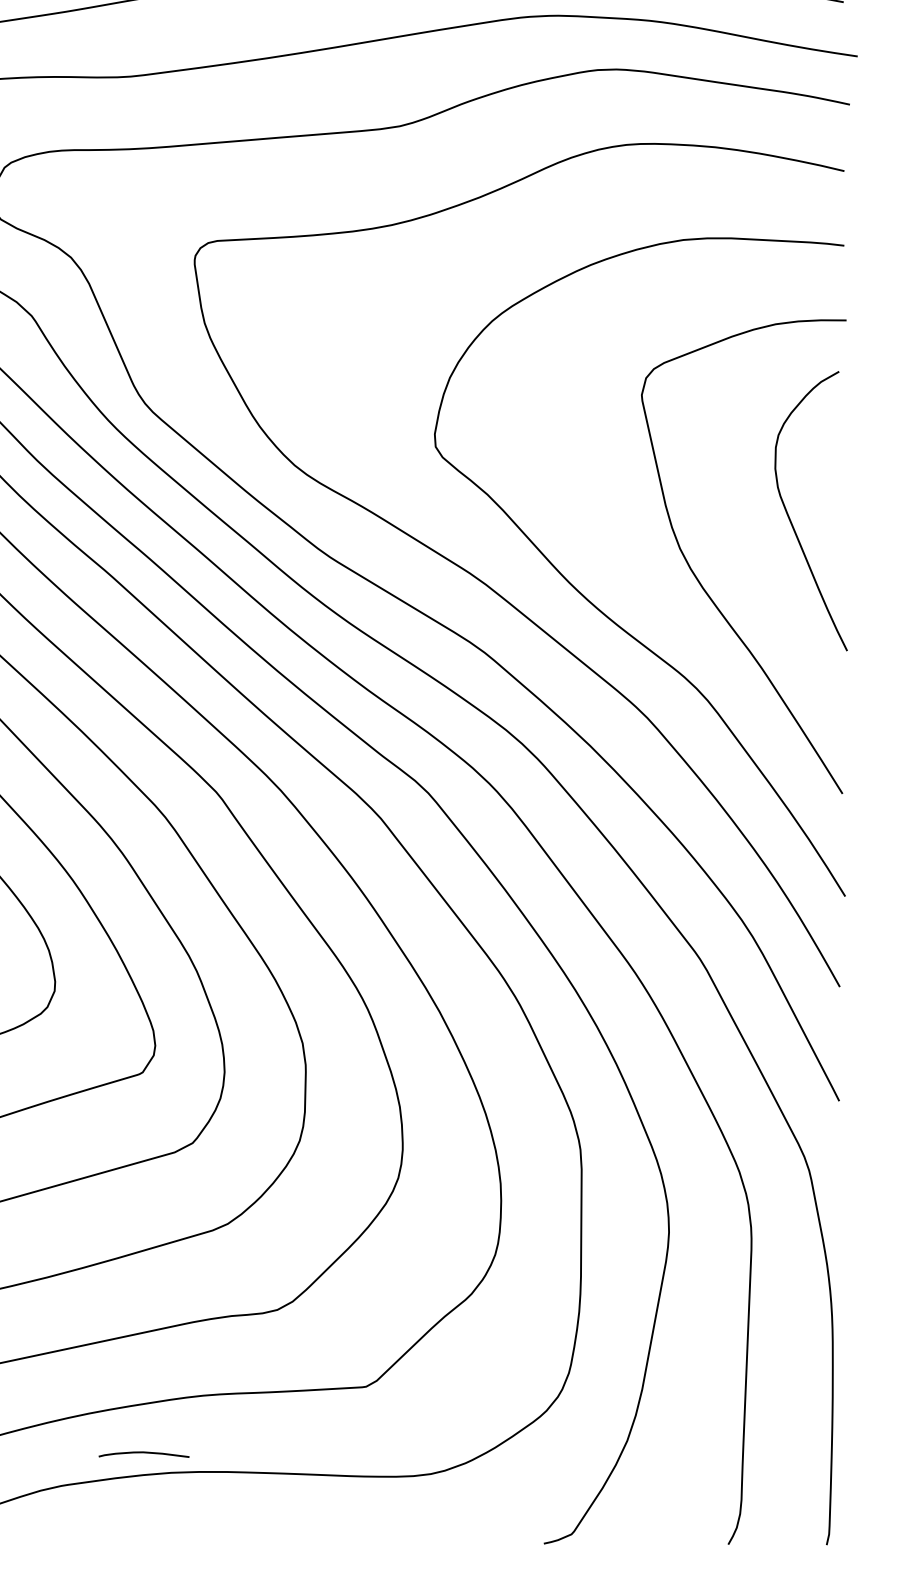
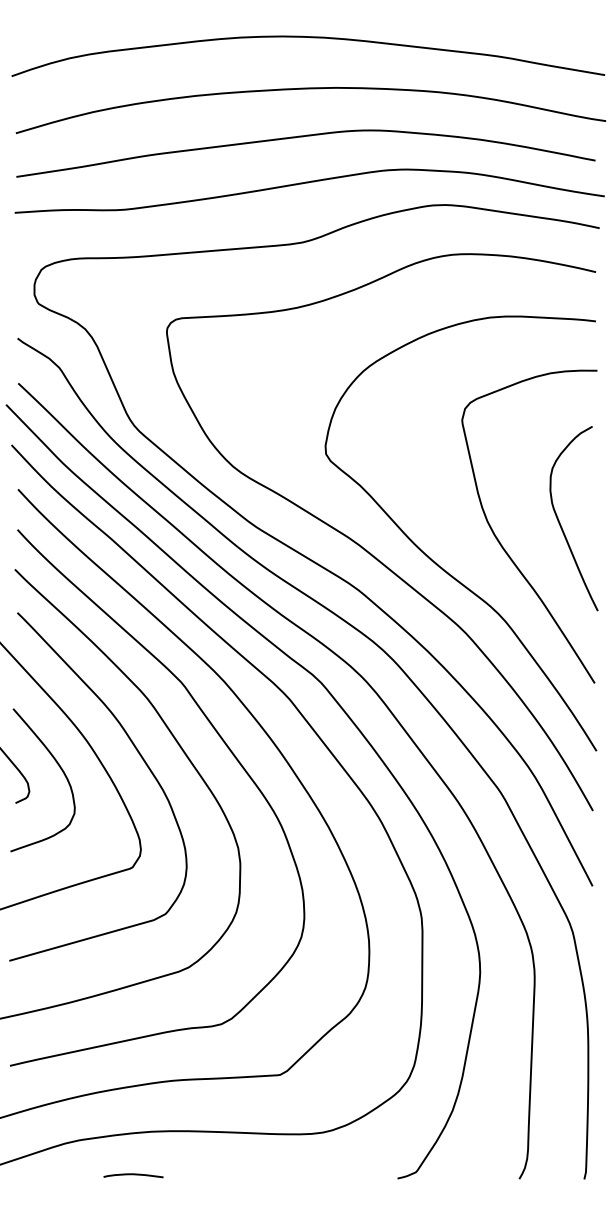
curve: (790, 516) -> (560, 522), moved
curve: (144, 1454) -> (133, 1175), moved

